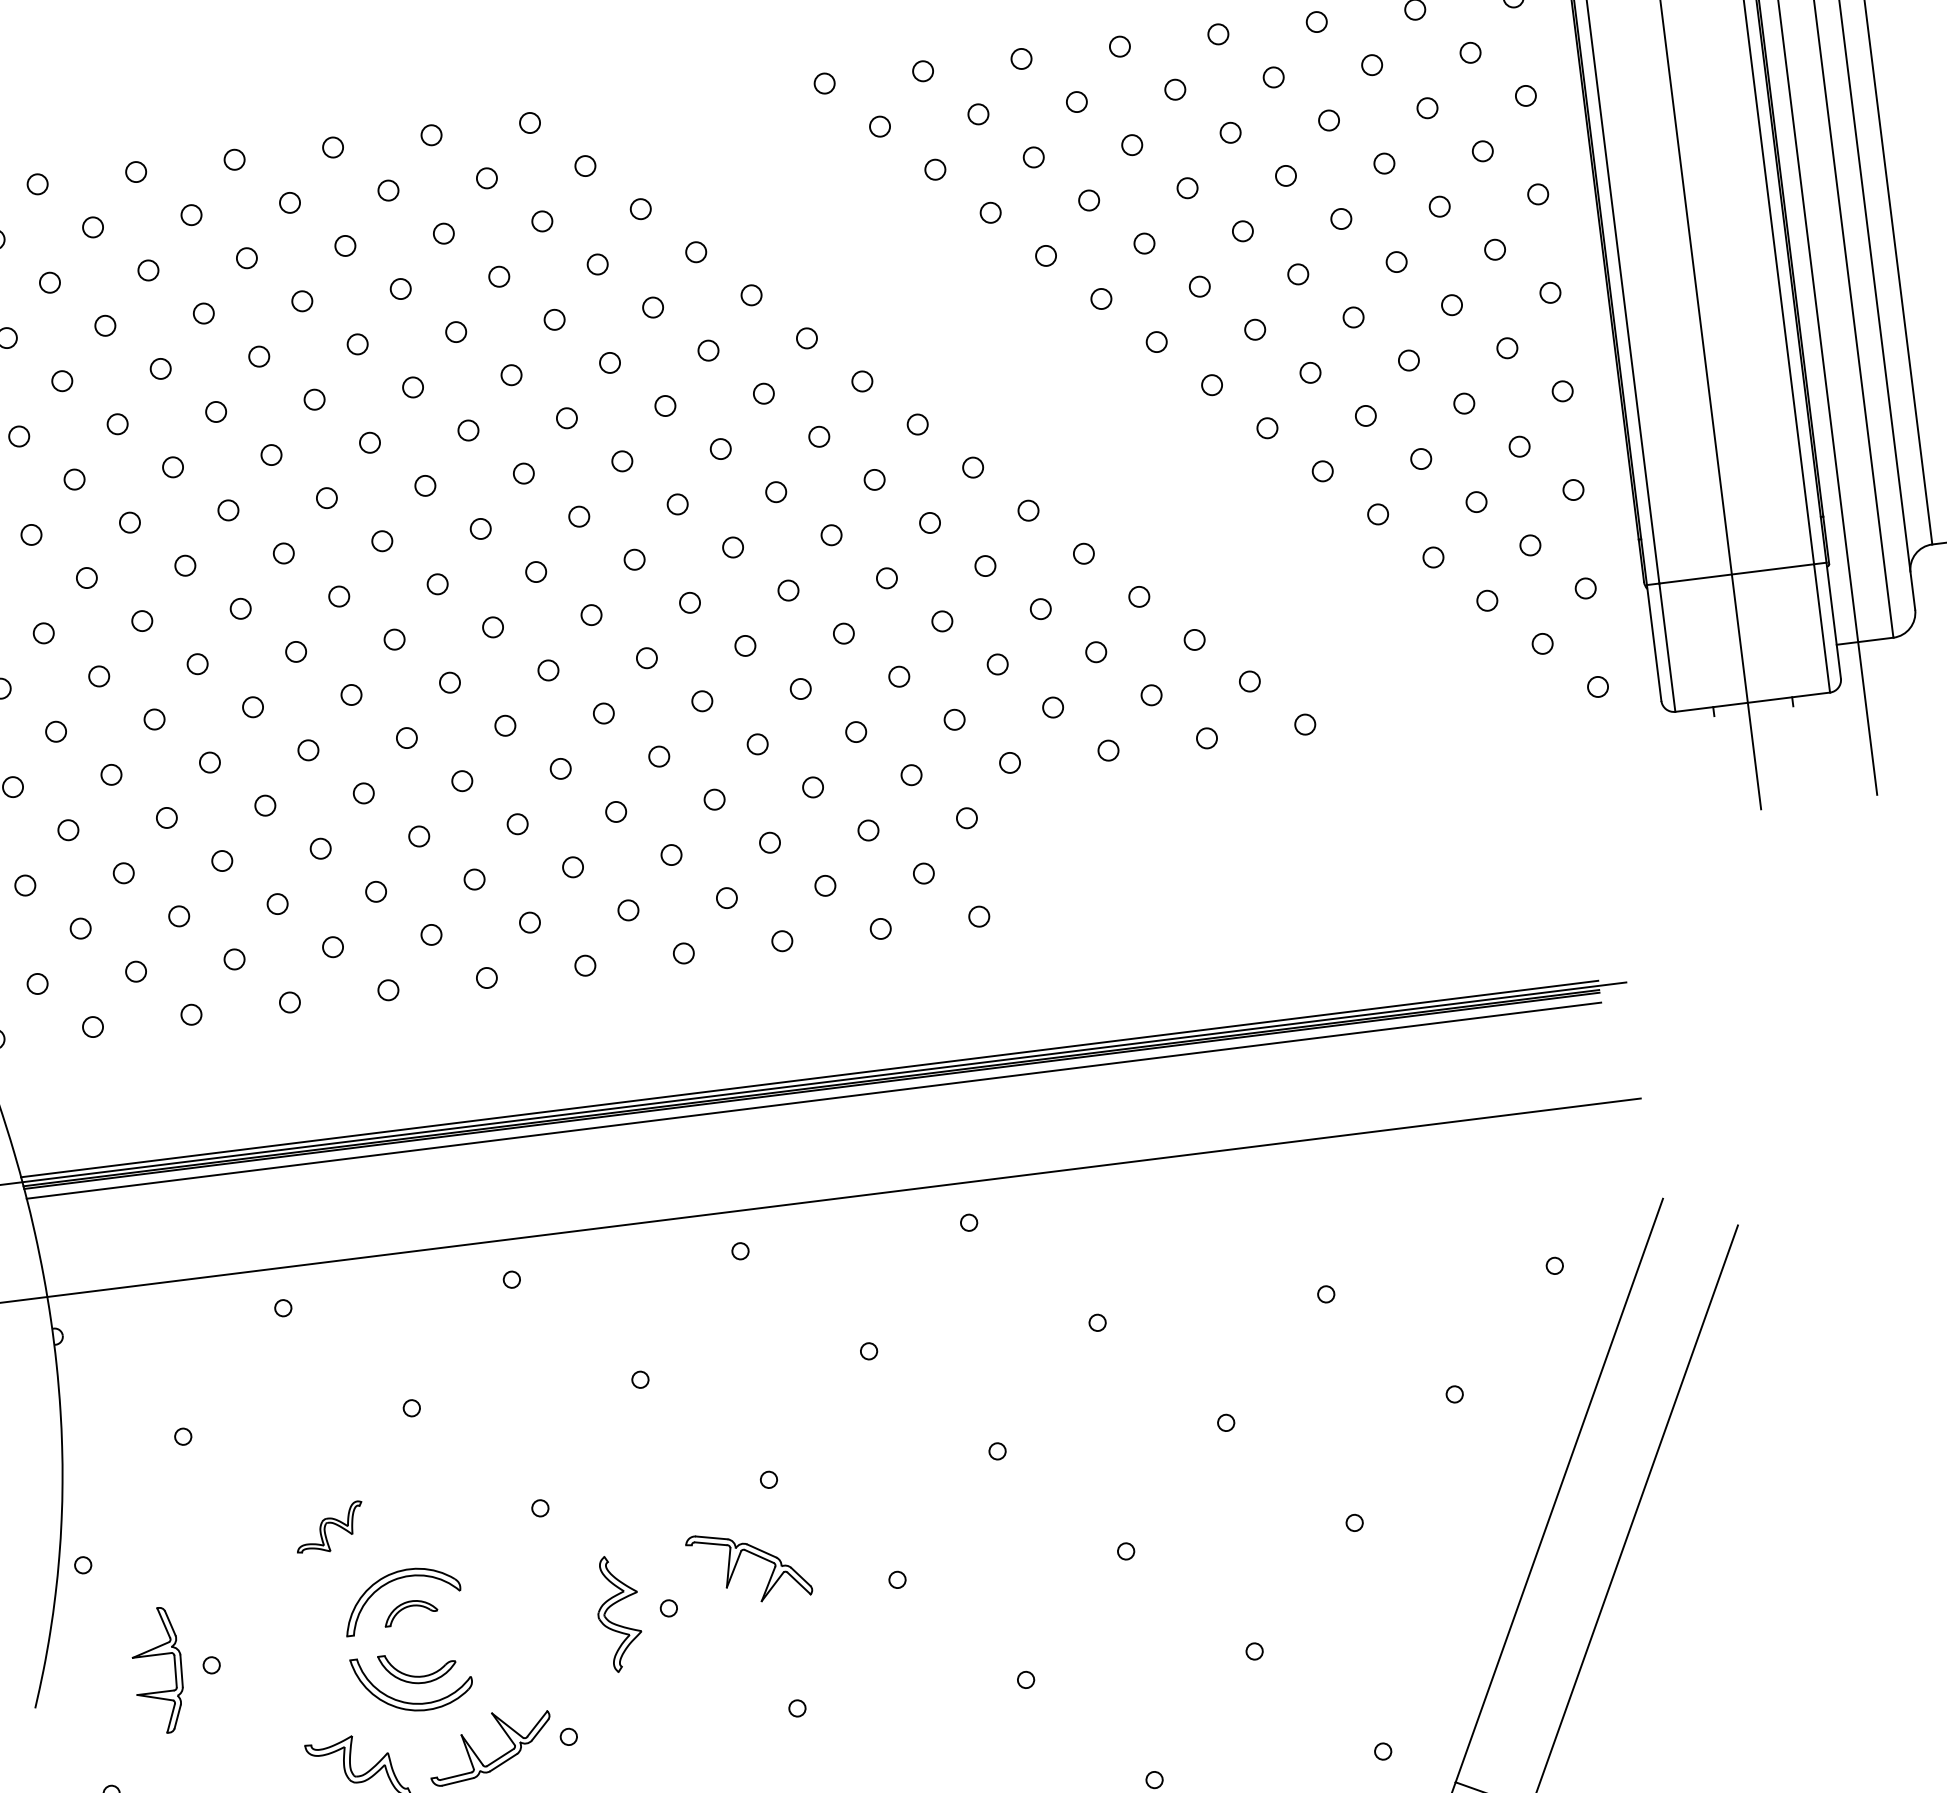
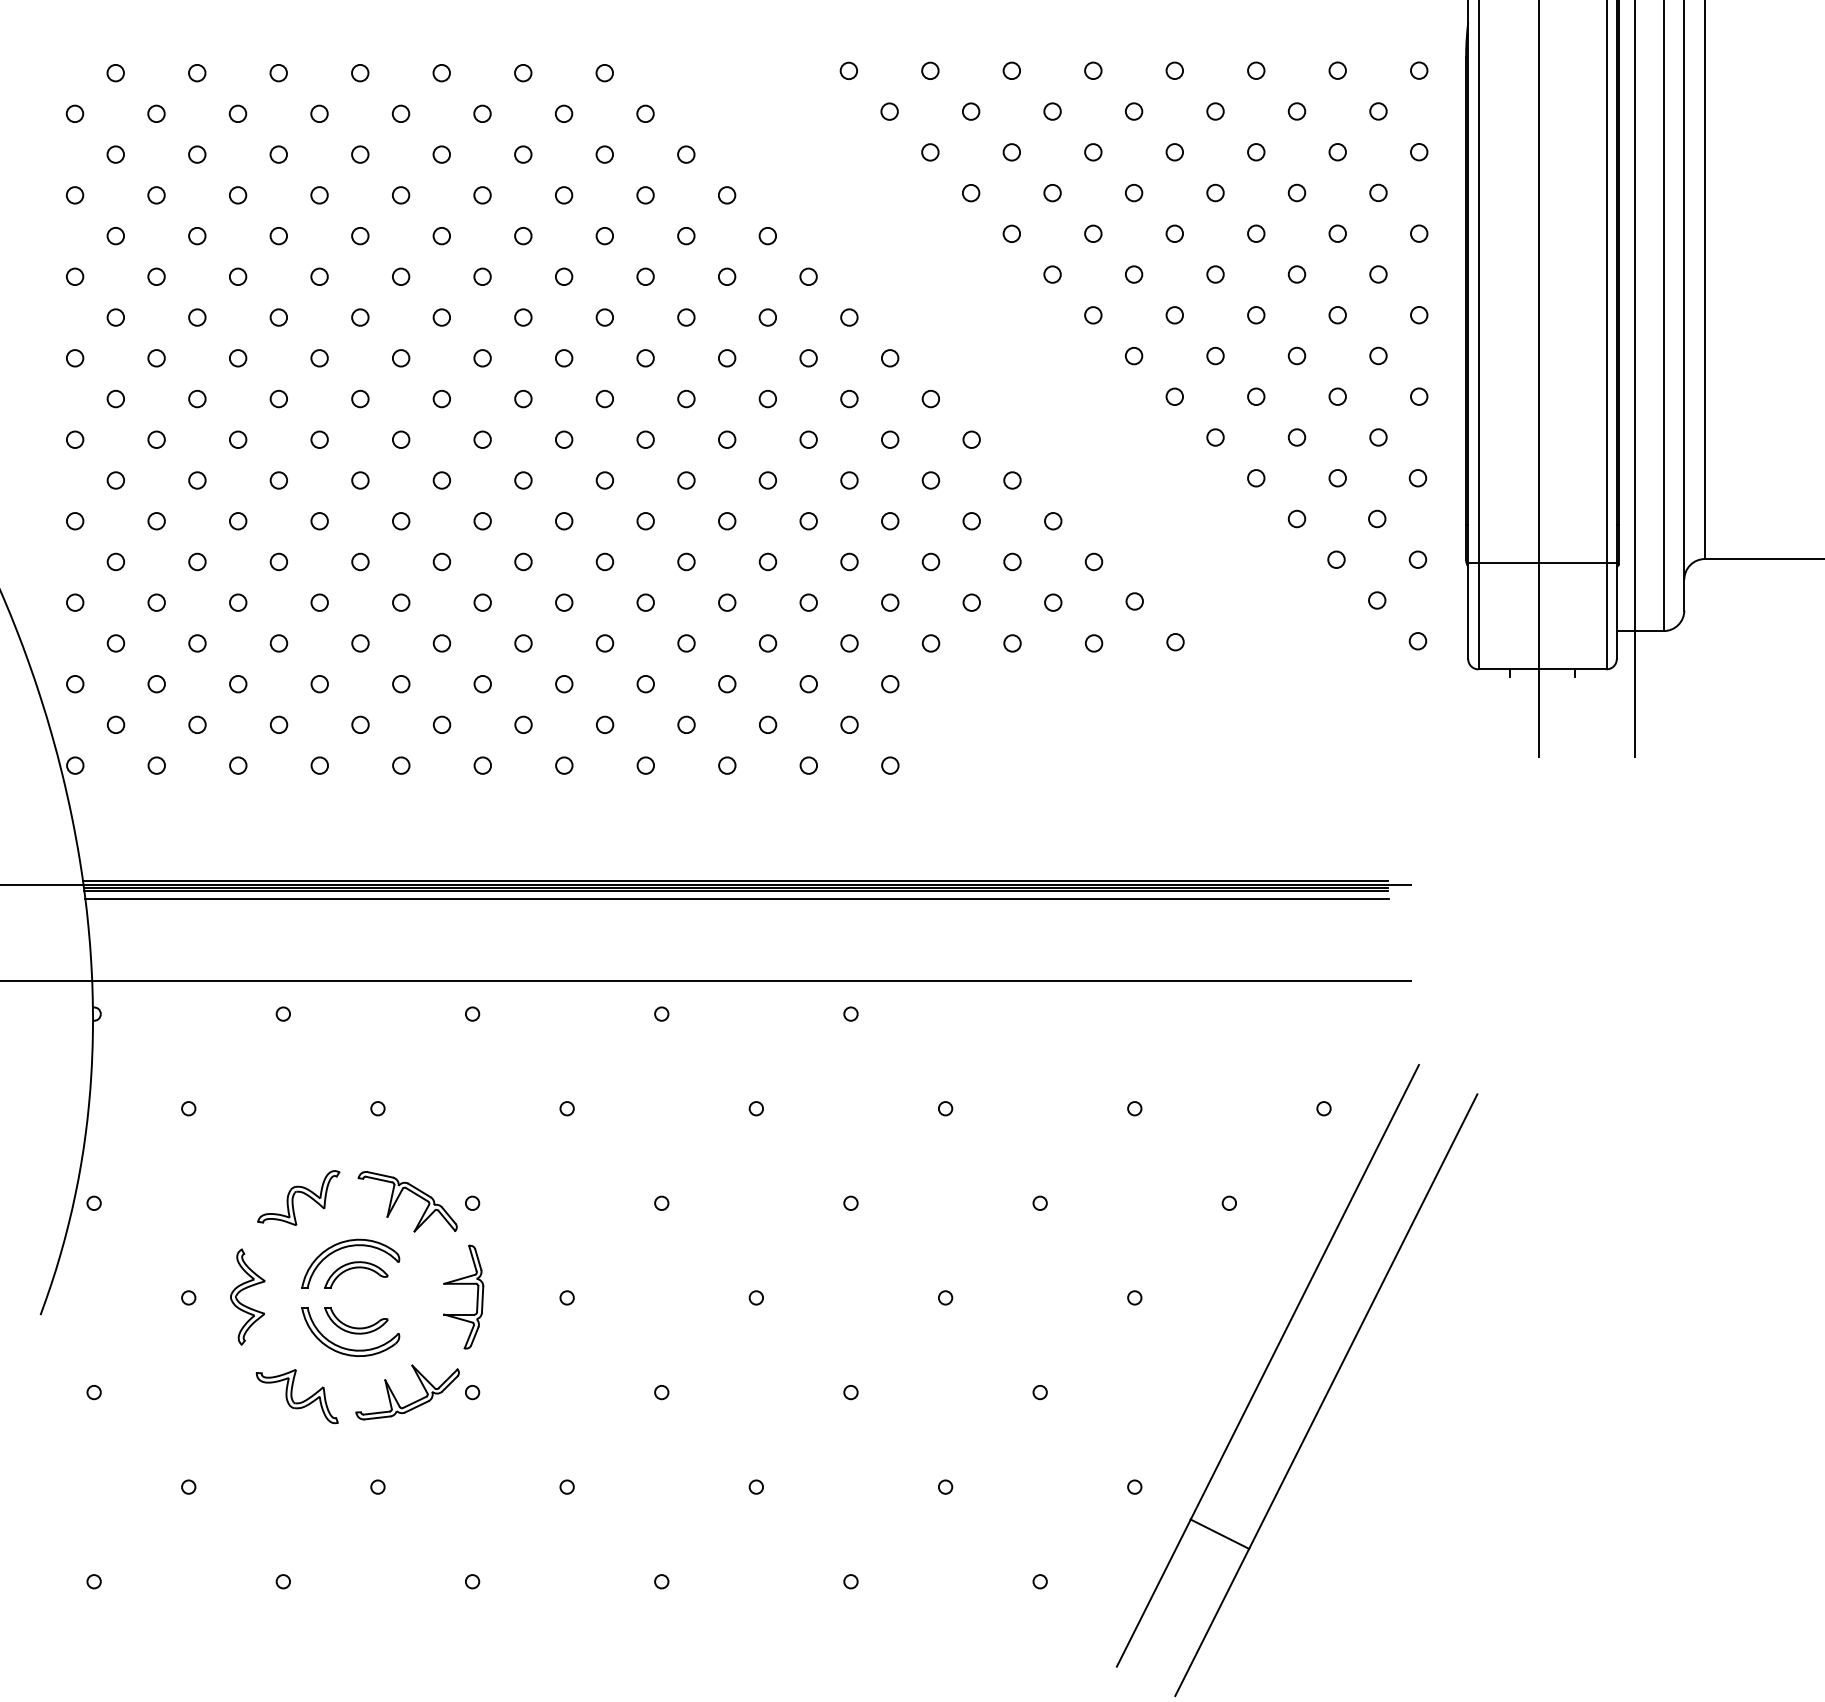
part: (329, 1527) -> (298, 1197), size x1.43
part: (738, 1562) -> (399, 1197), moved
part: (612, 1606) -> (243, 1290), moved
part: (410, 1611) -> (356, 1274), size x1.43
part: (156, 1655) -> (463, 1284), moved

